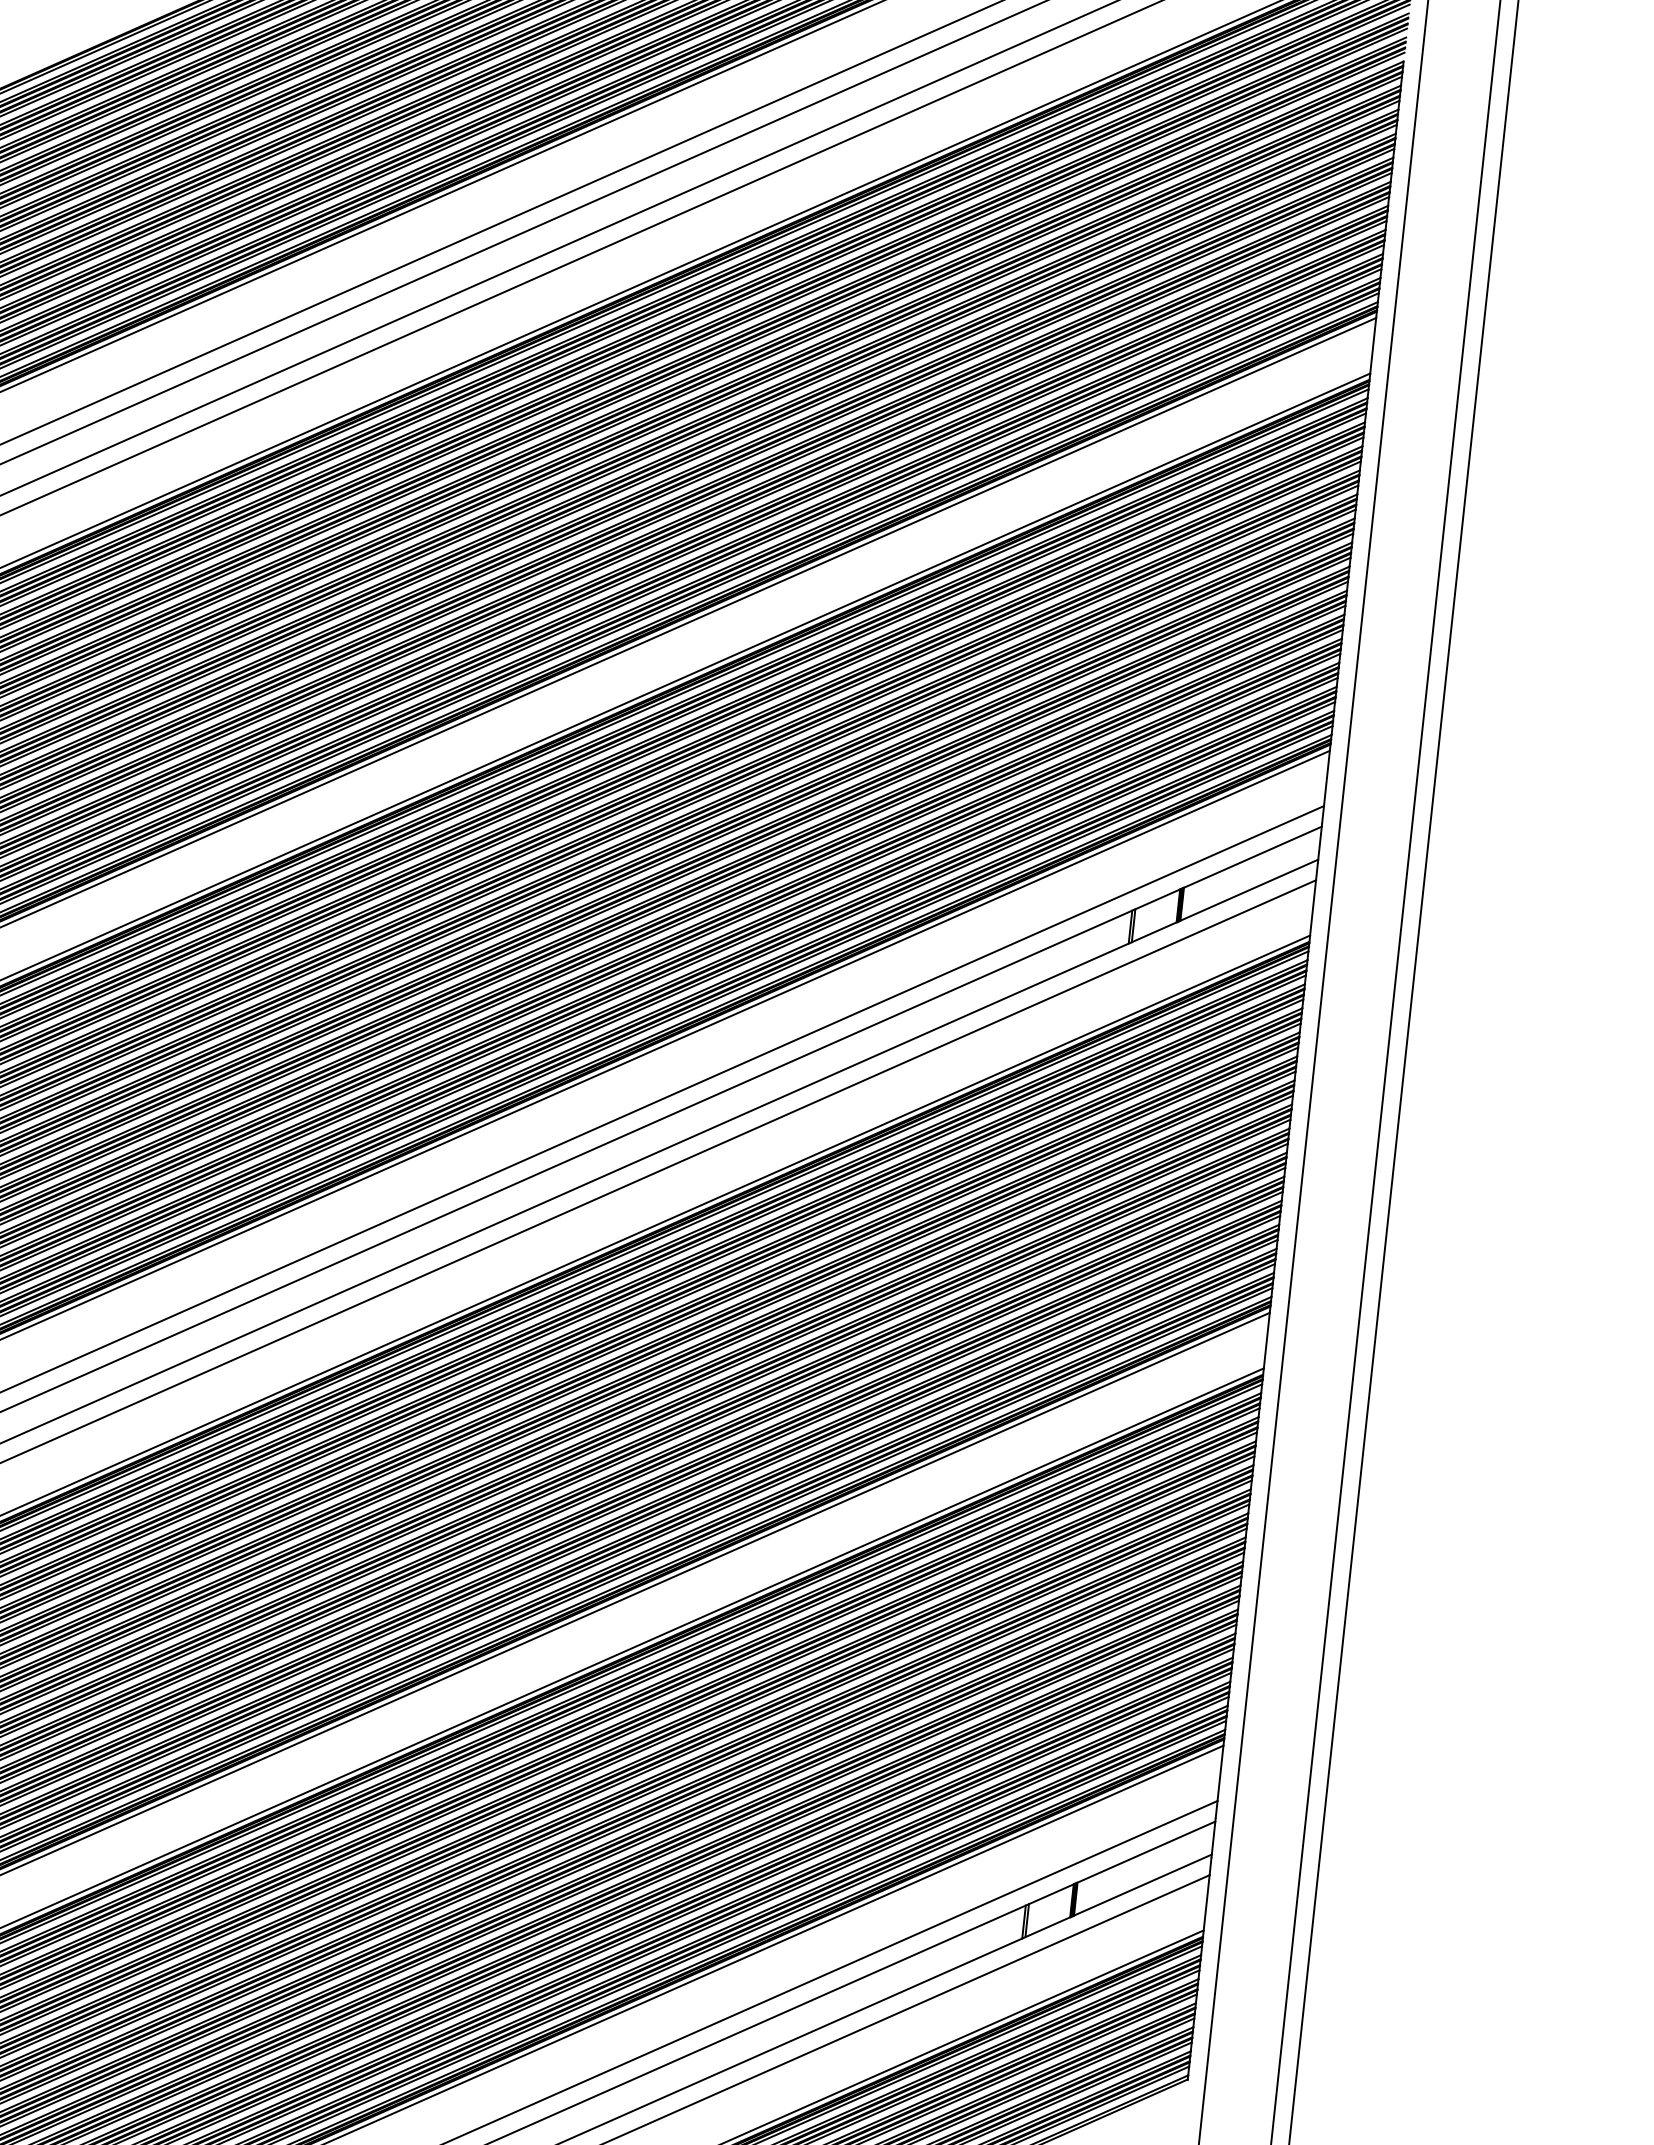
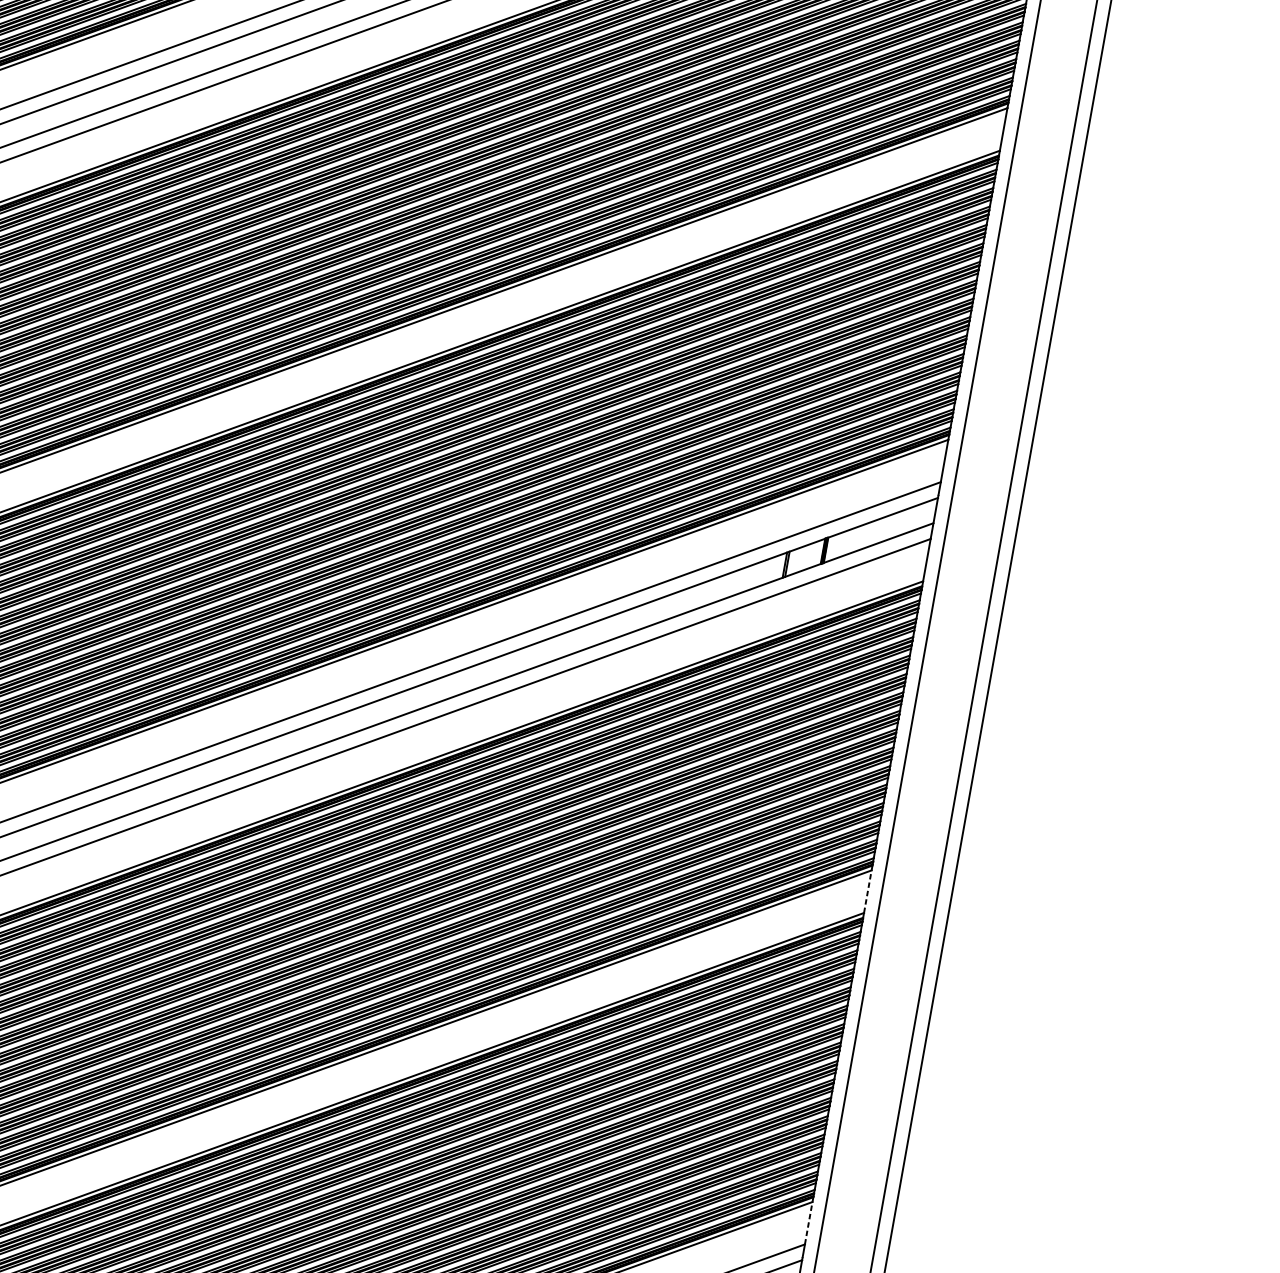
line: (1266, 1340) -> (867, 891), solid -> dashed
line: (1220, 1773) -> (808, 1223), solid -> dashed

